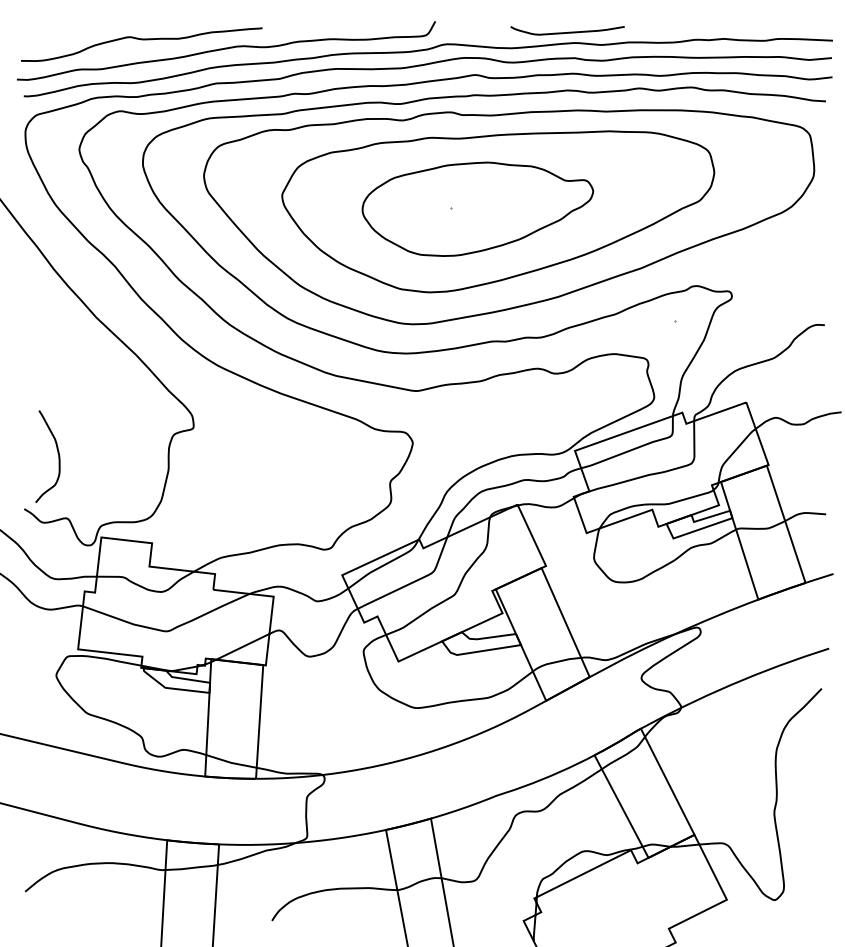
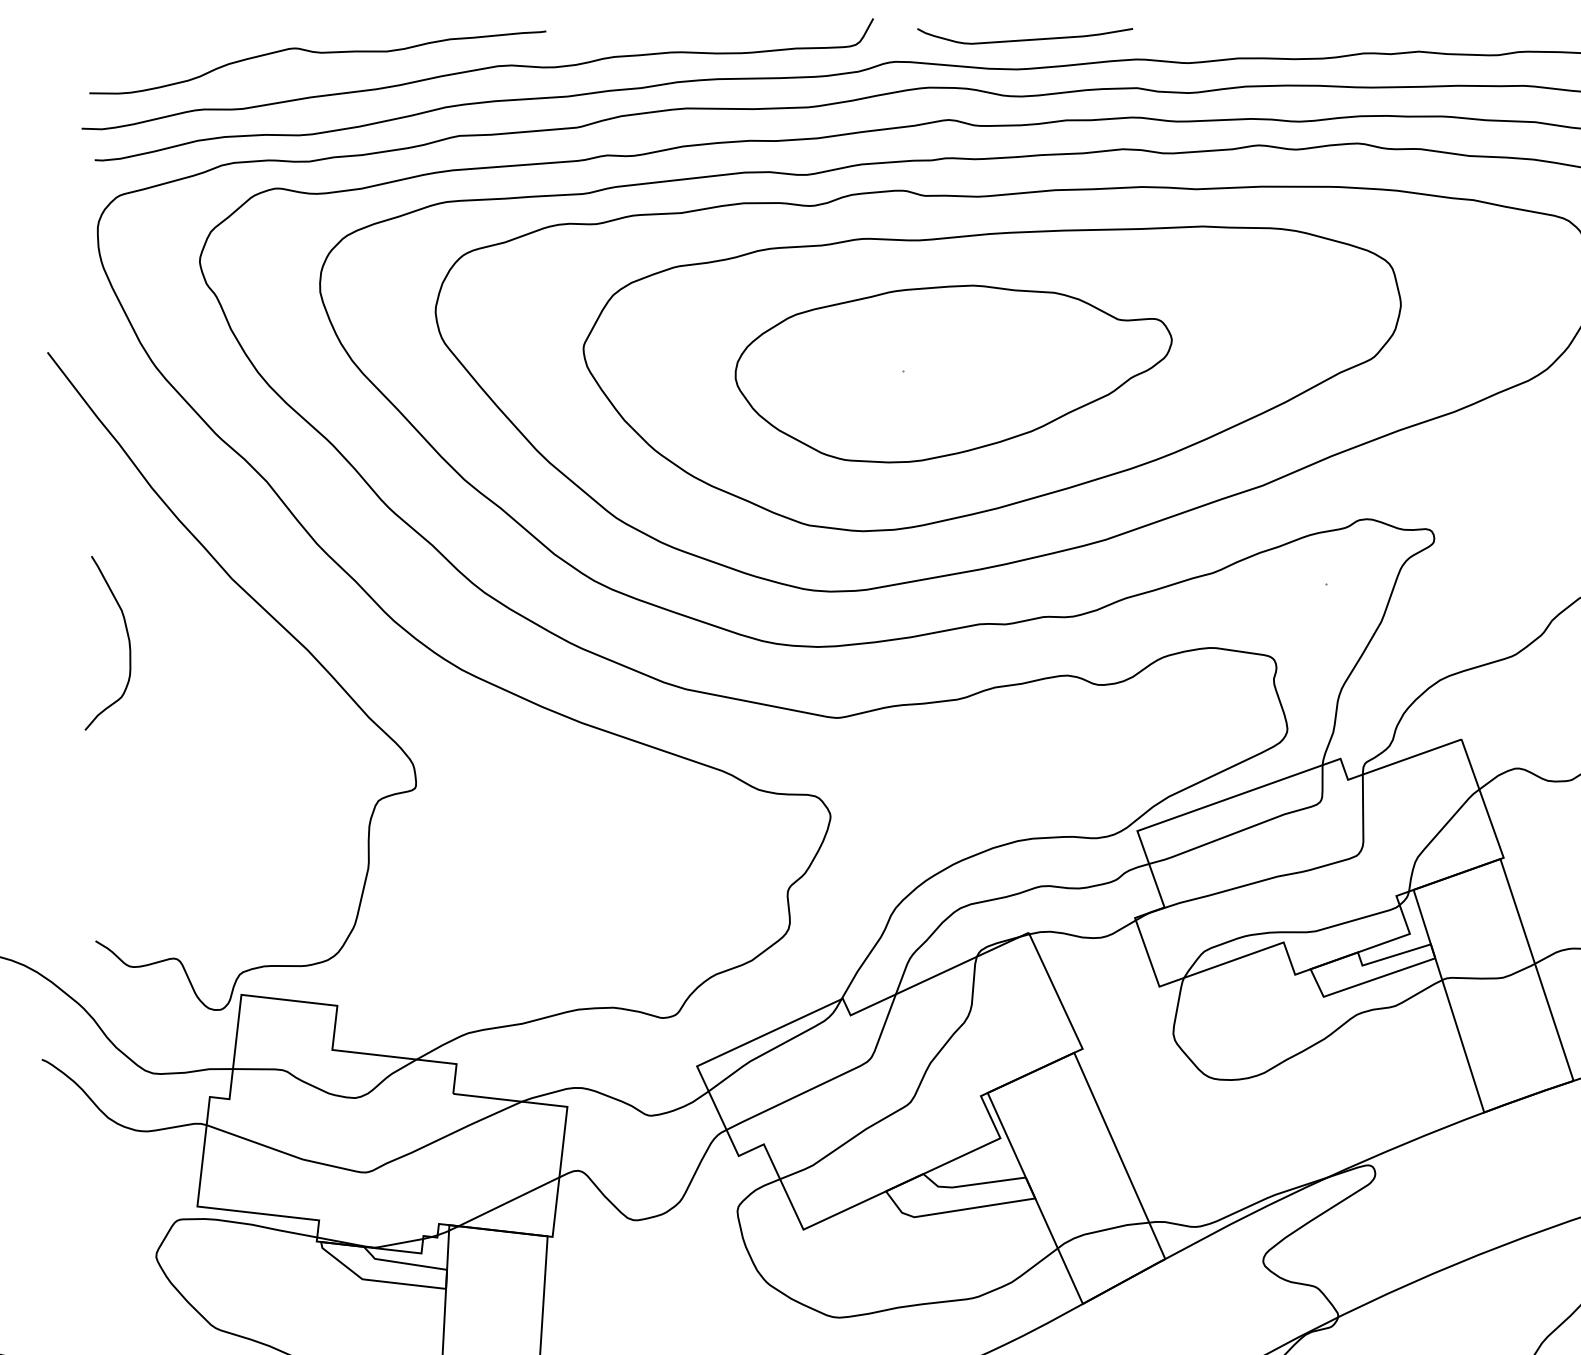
curve: (568, 31) -> (1026, 37), moved
curve: (57, 453) -> (126, 637), moved

